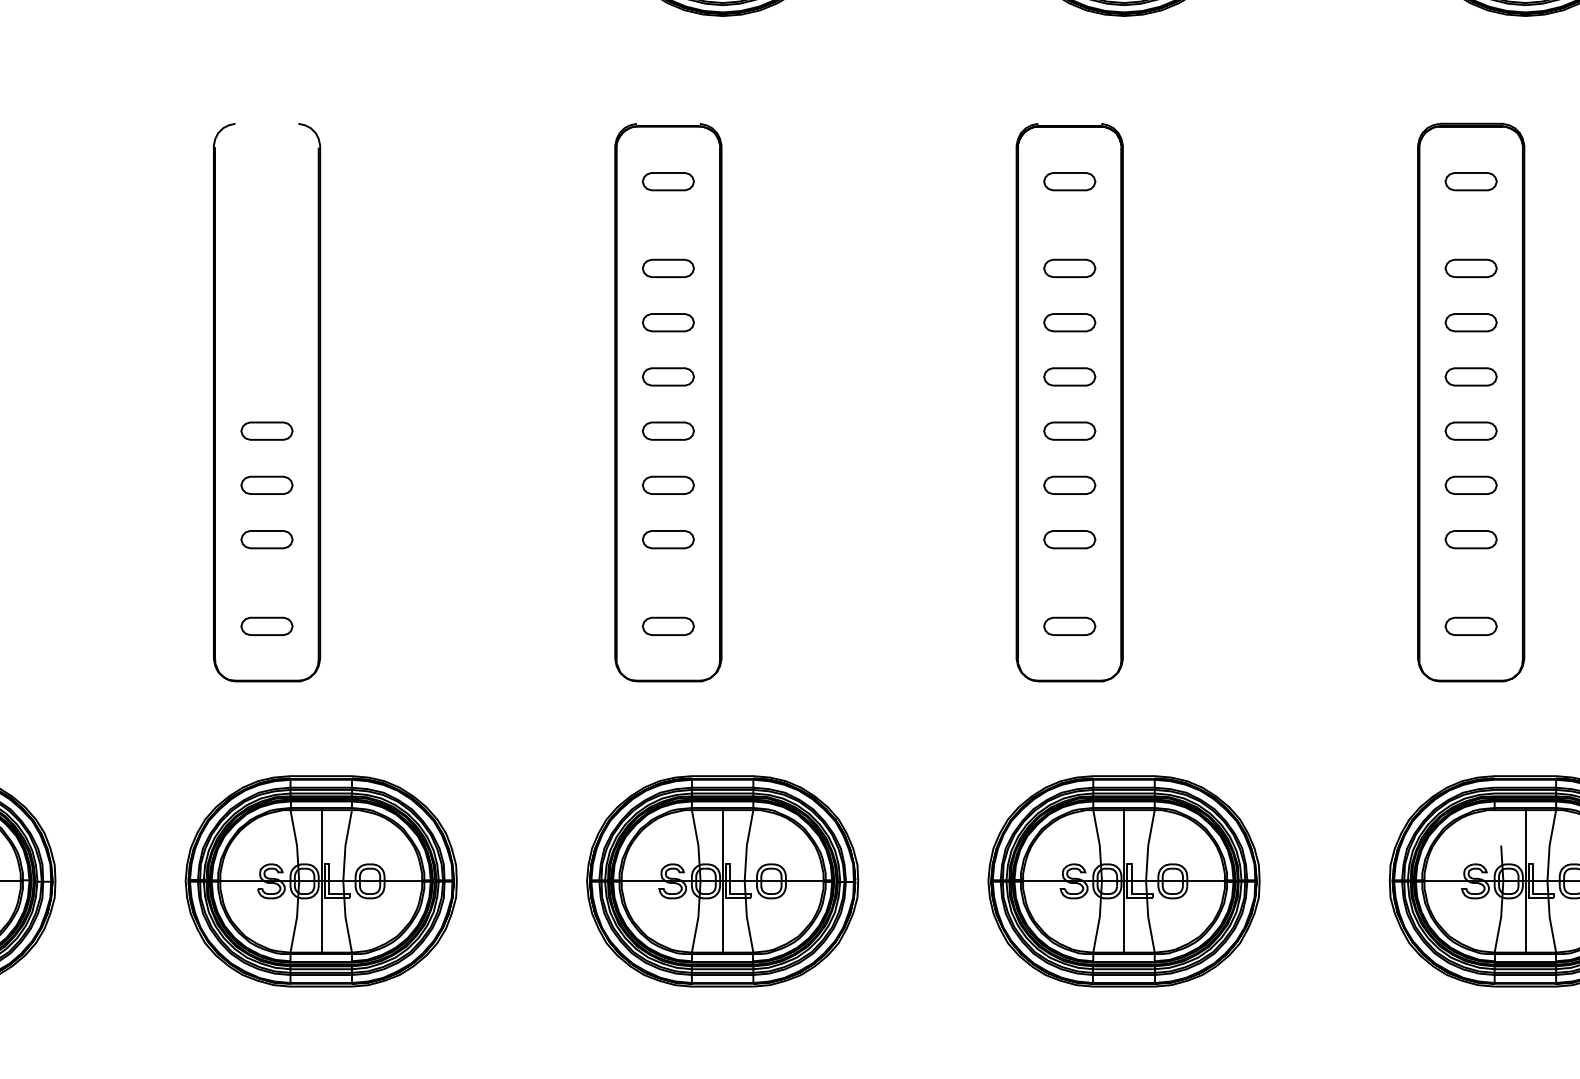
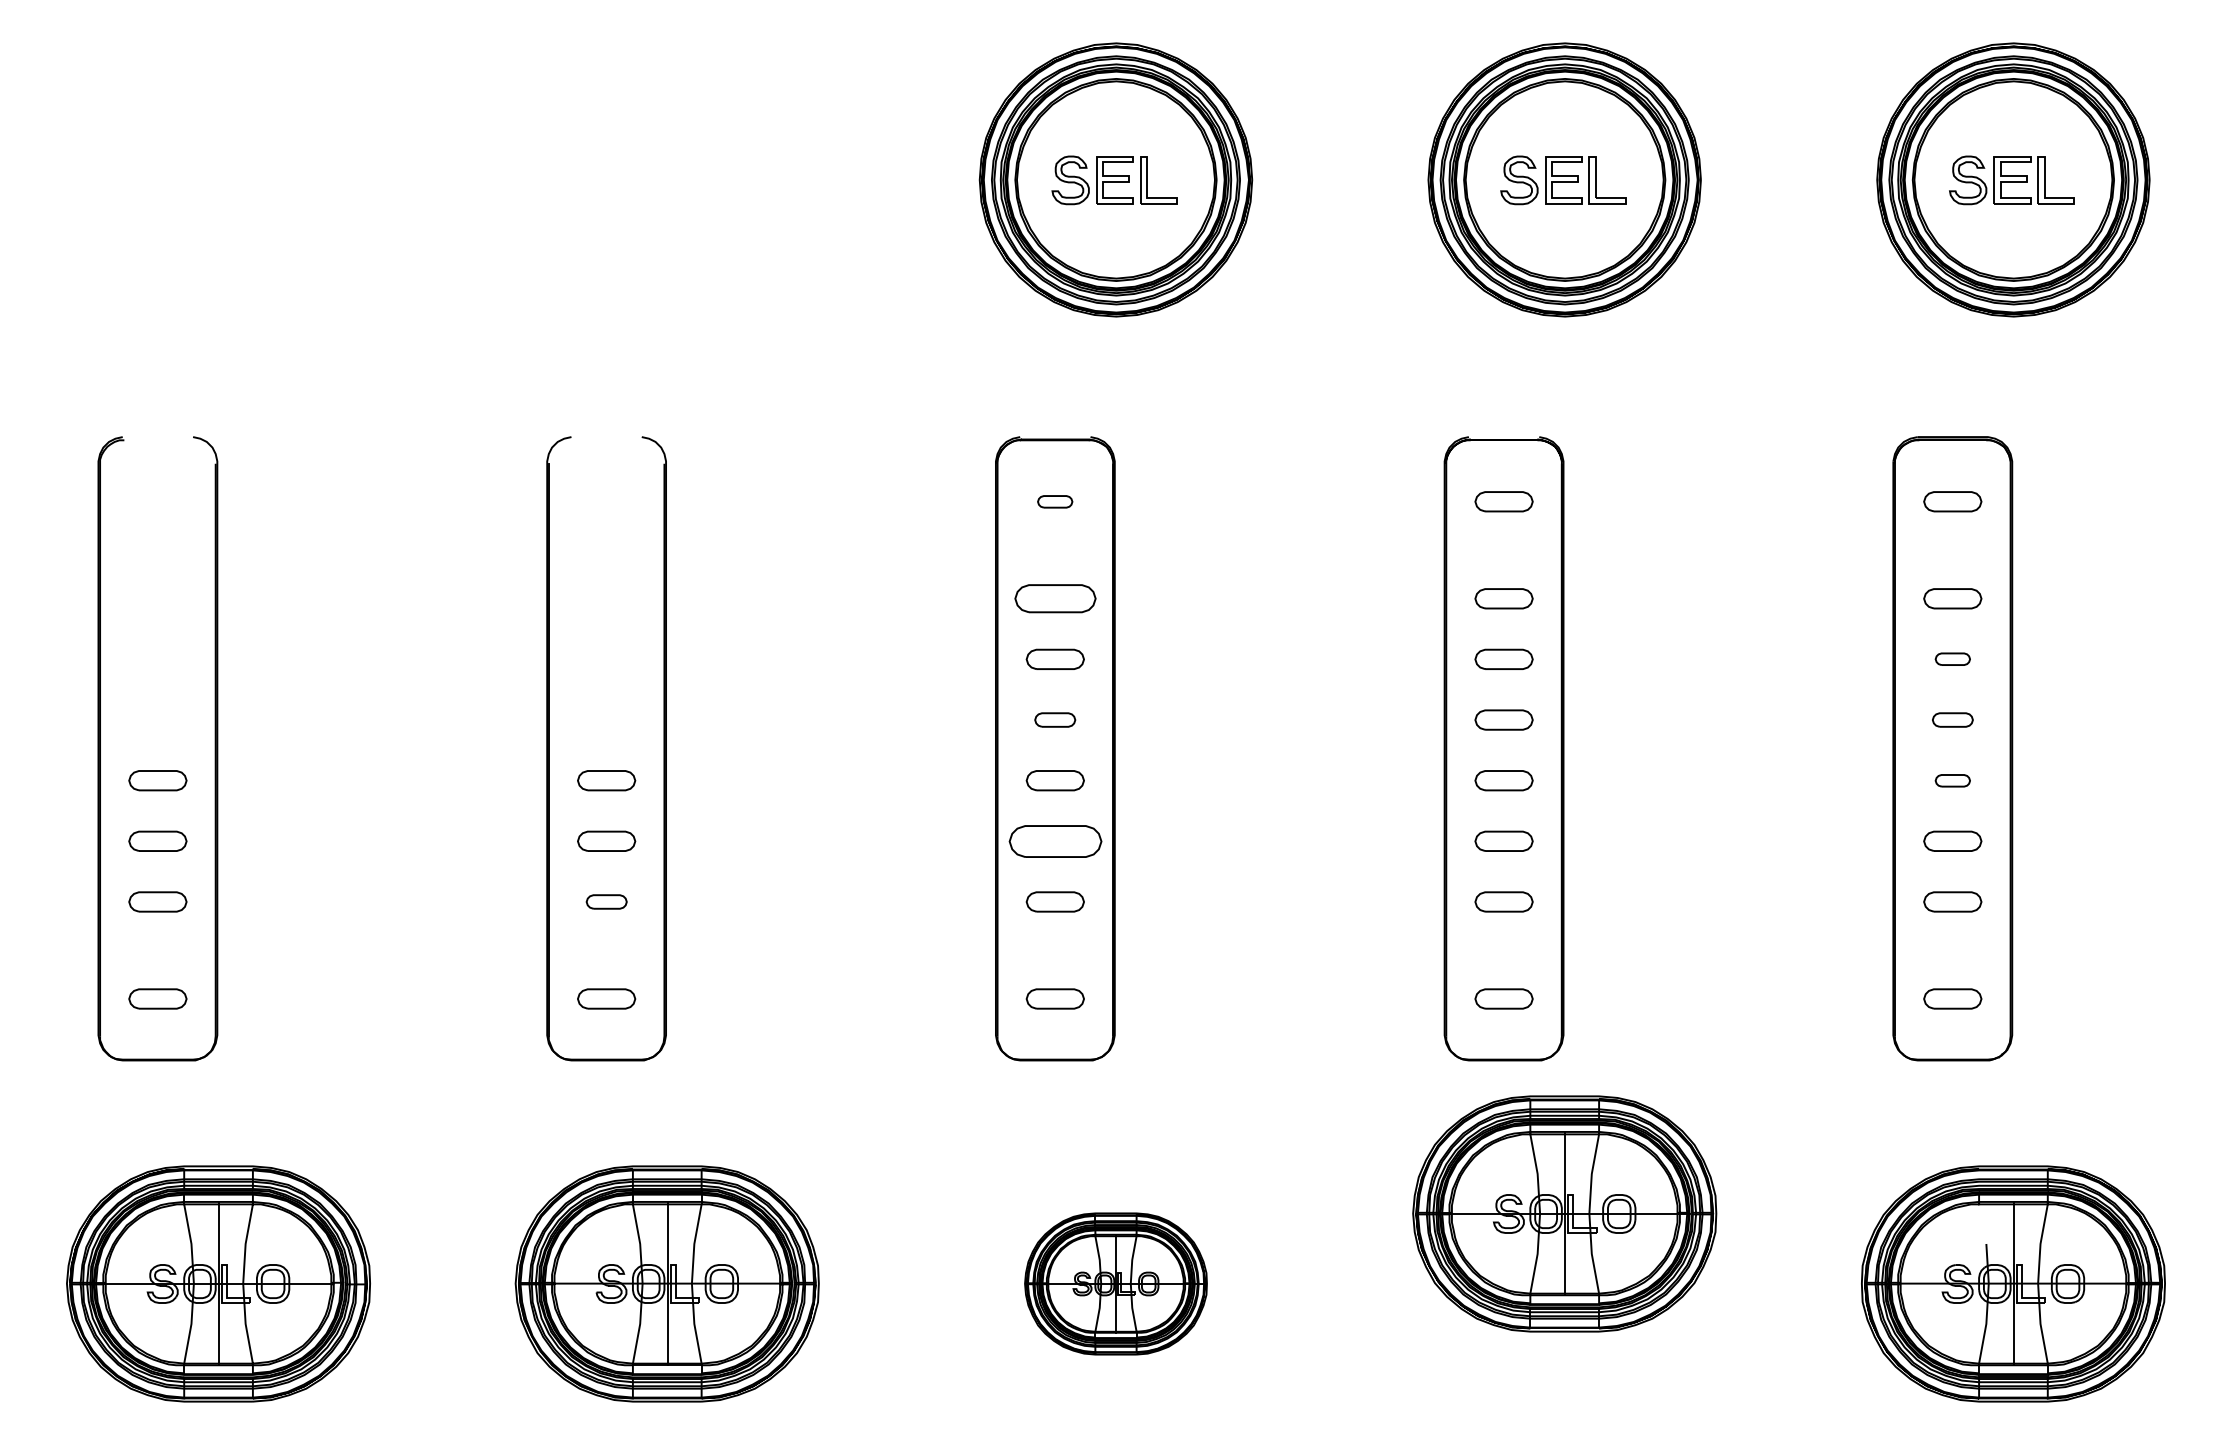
part: (667, 181) -> (1054, 501), size x0.6
part: (667, 268) -> (1054, 598), size x1.4
part: (1470, 321) -> (1952, 658), size x0.6
part: (667, 376) -> (1054, 719), size x0.7
part: (1470, 376) -> (1952, 719), size x0.7
part: (1470, 430) -> (1952, 780), size x0.6
part: (667, 484) -> (1054, 840), size x1.6
part: (266, 539) -> (606, 901), size x0.7
part: (722, 880) -> (1115, 1283), size x0.6
part: (1123, 880) -> (1564, 1213), moved

